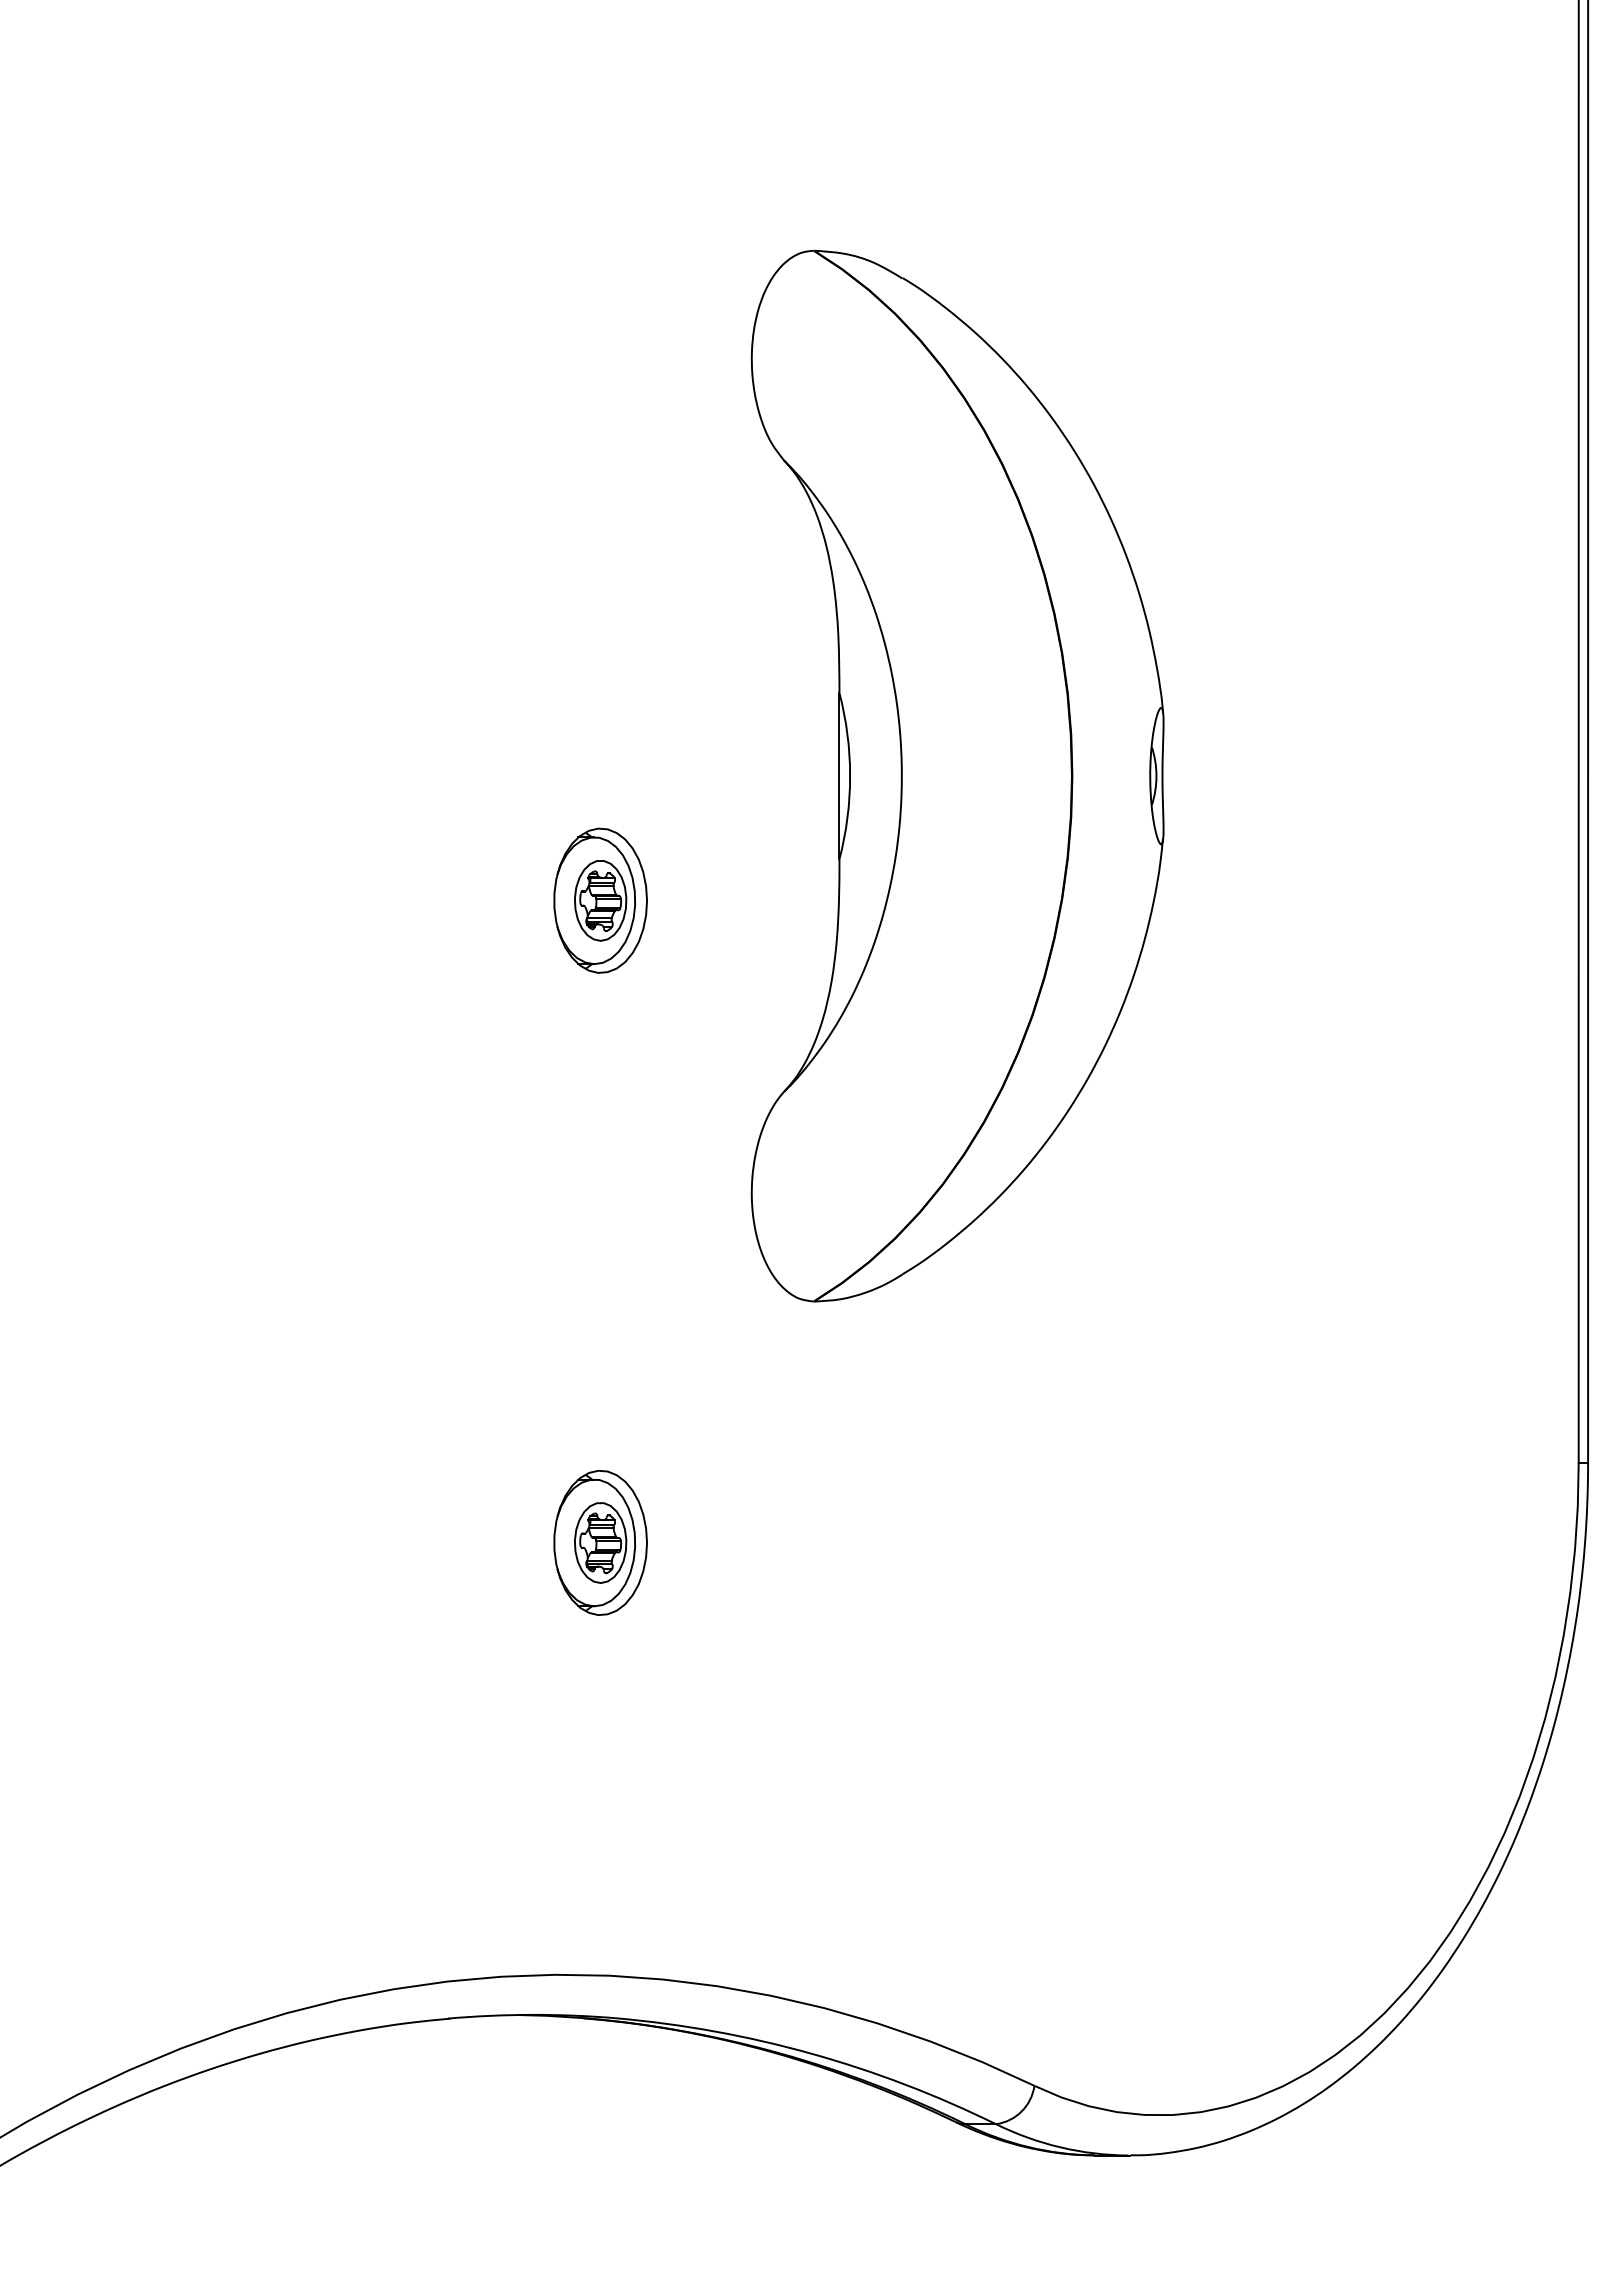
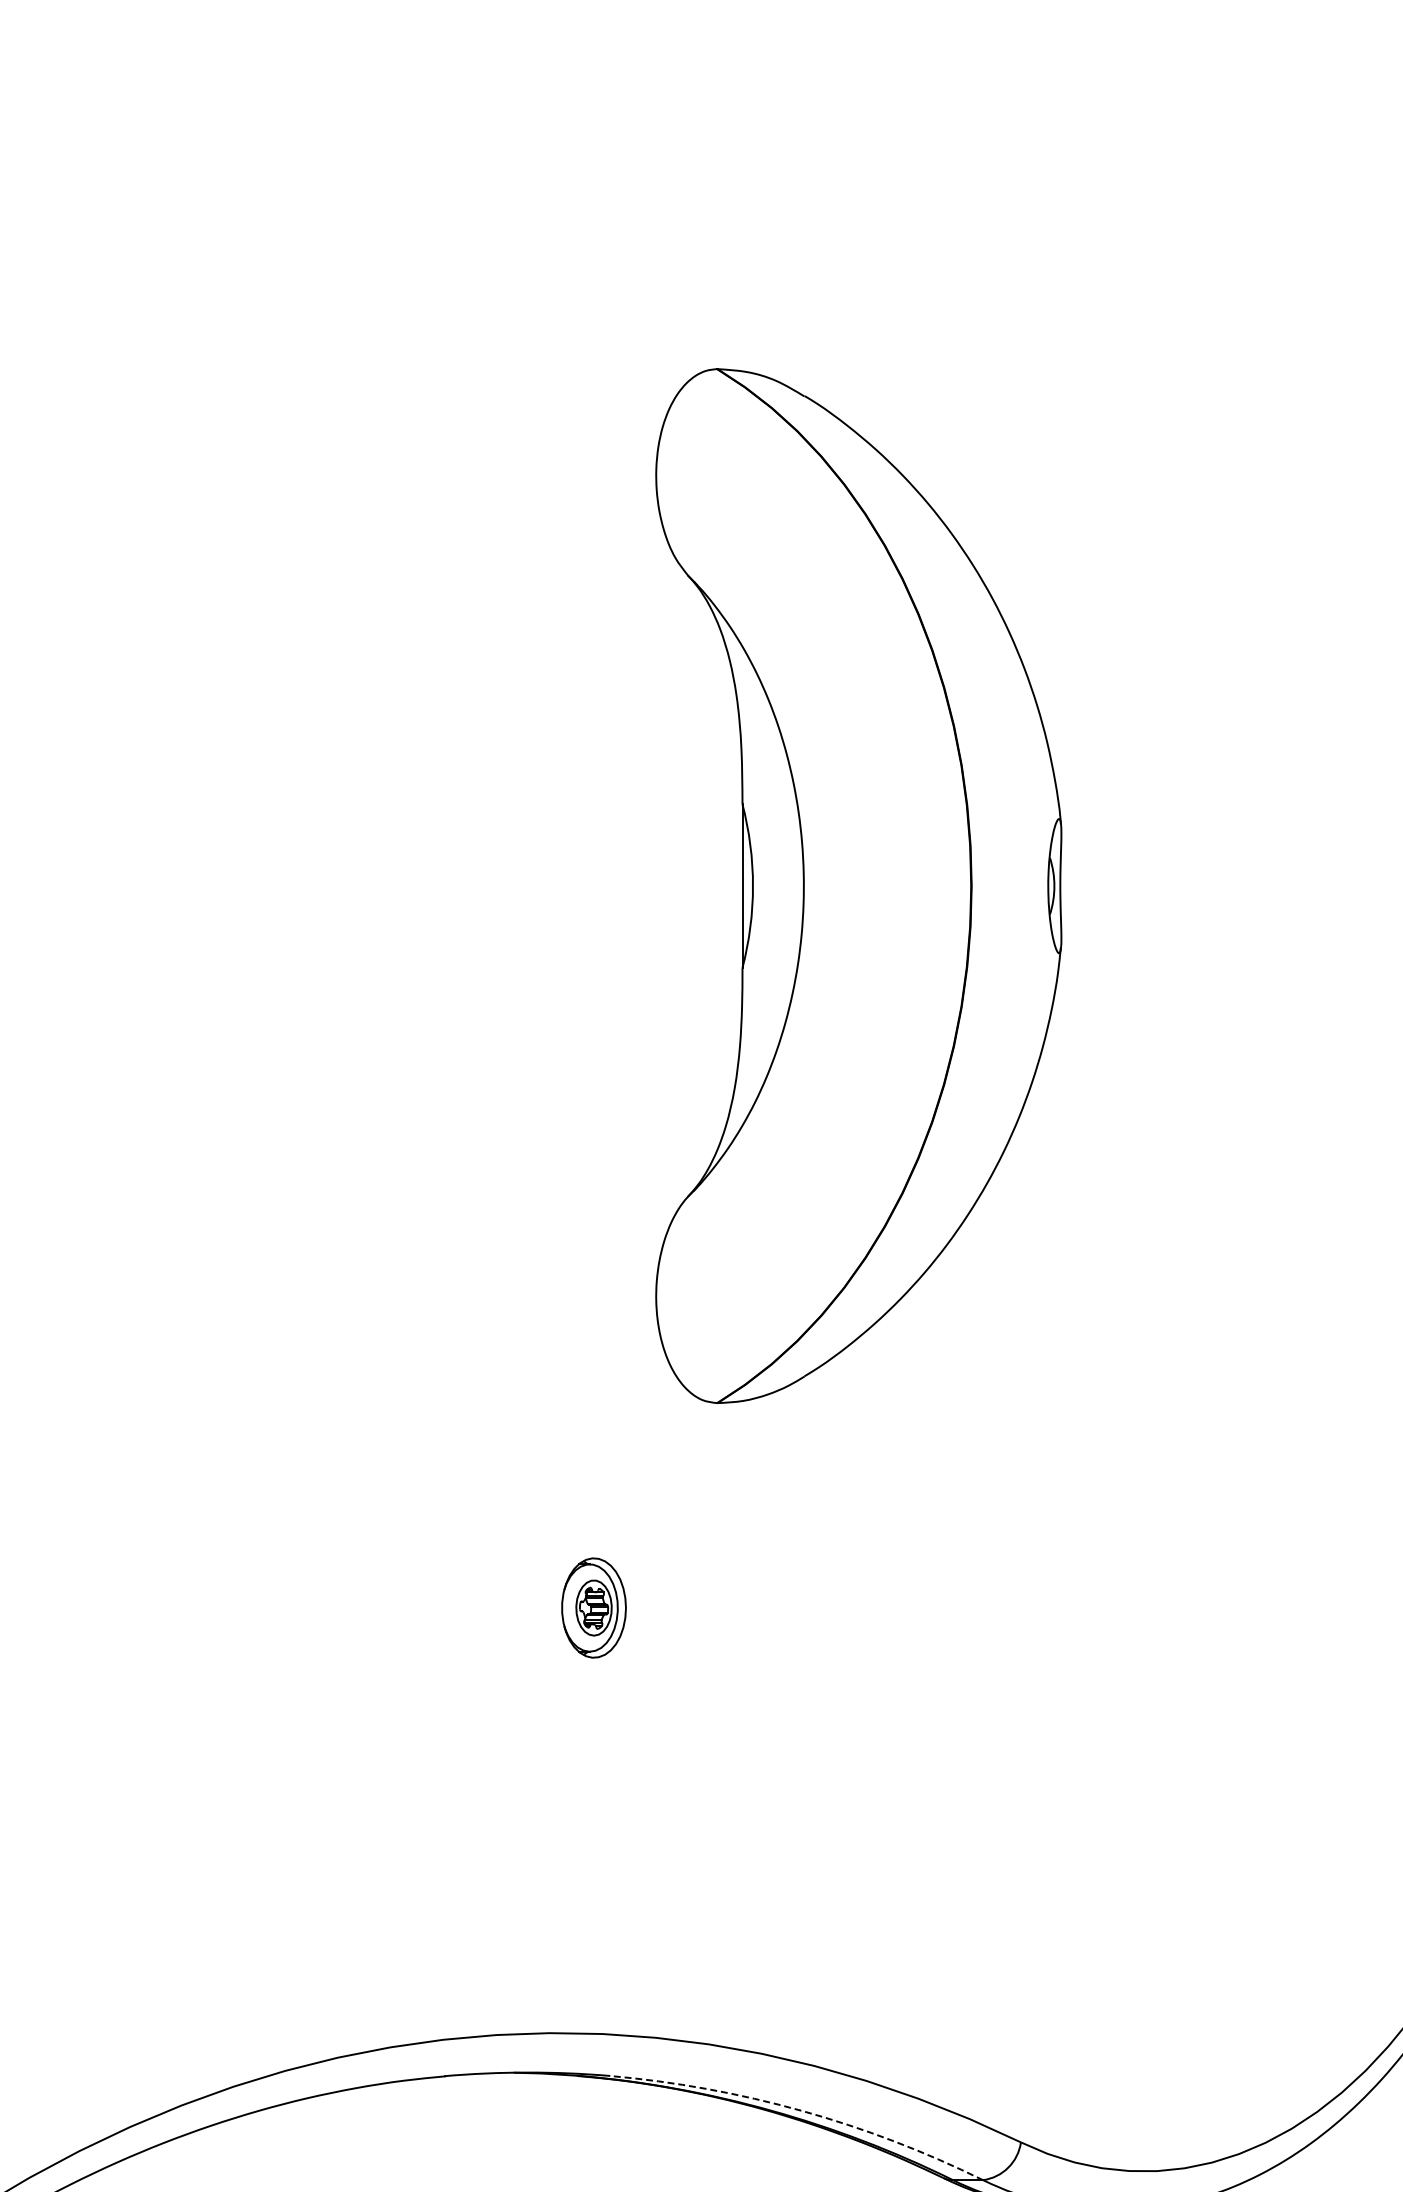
part: (957, 775) -> (858, 885), moved
part: (600, 900) -> (593, 976), removed
part: (600, 1542) -> (593, 1607), size x0.7
arc: (811, 2053) -> (801, 2110), solid -> dashed

